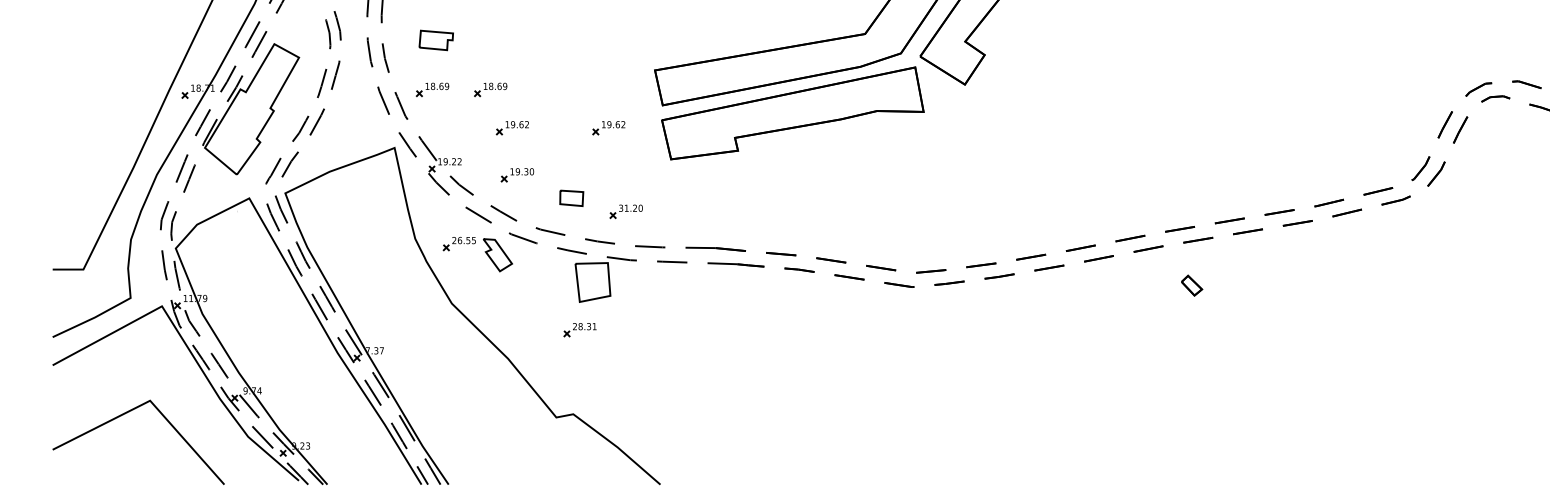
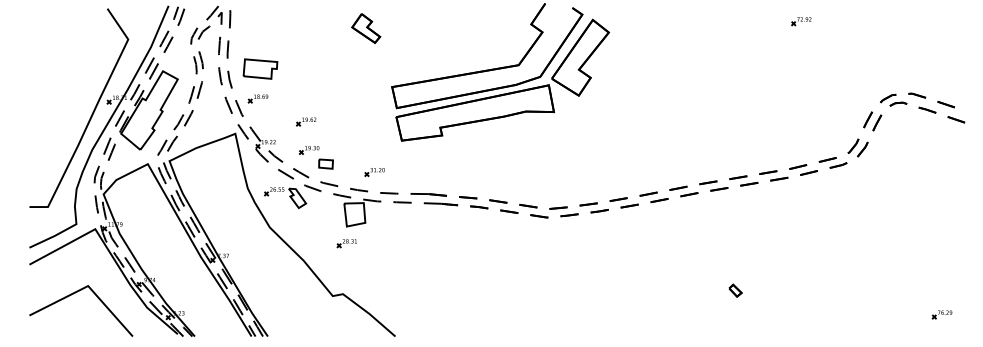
part: (436, 39) -> (260, 68), size x1.67
part: (489, 89) -> (292, 98), removed
part: (609, 127) -> (364, 121), removed
part: (570, 197) -> (325, 163), moved
part: (1191, 285) -> (735, 290), moved

